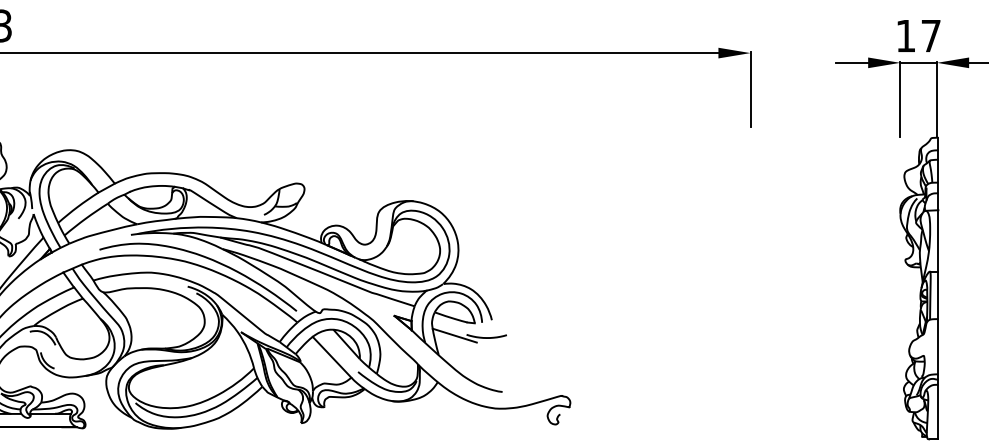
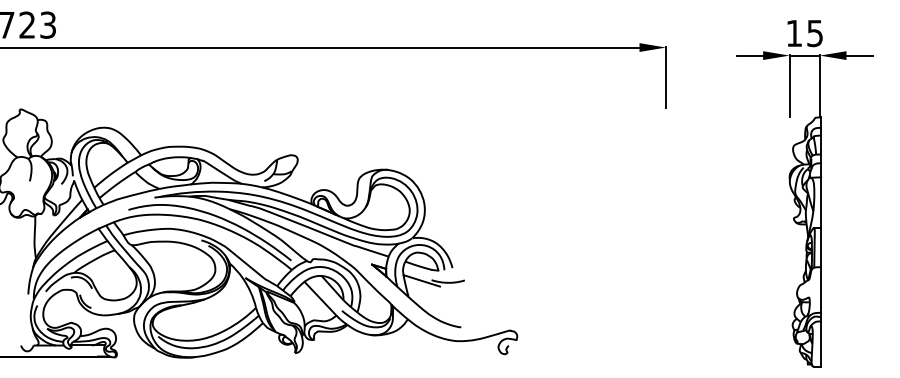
text: (930, 36) -> (814, 33), 17 -> 15

